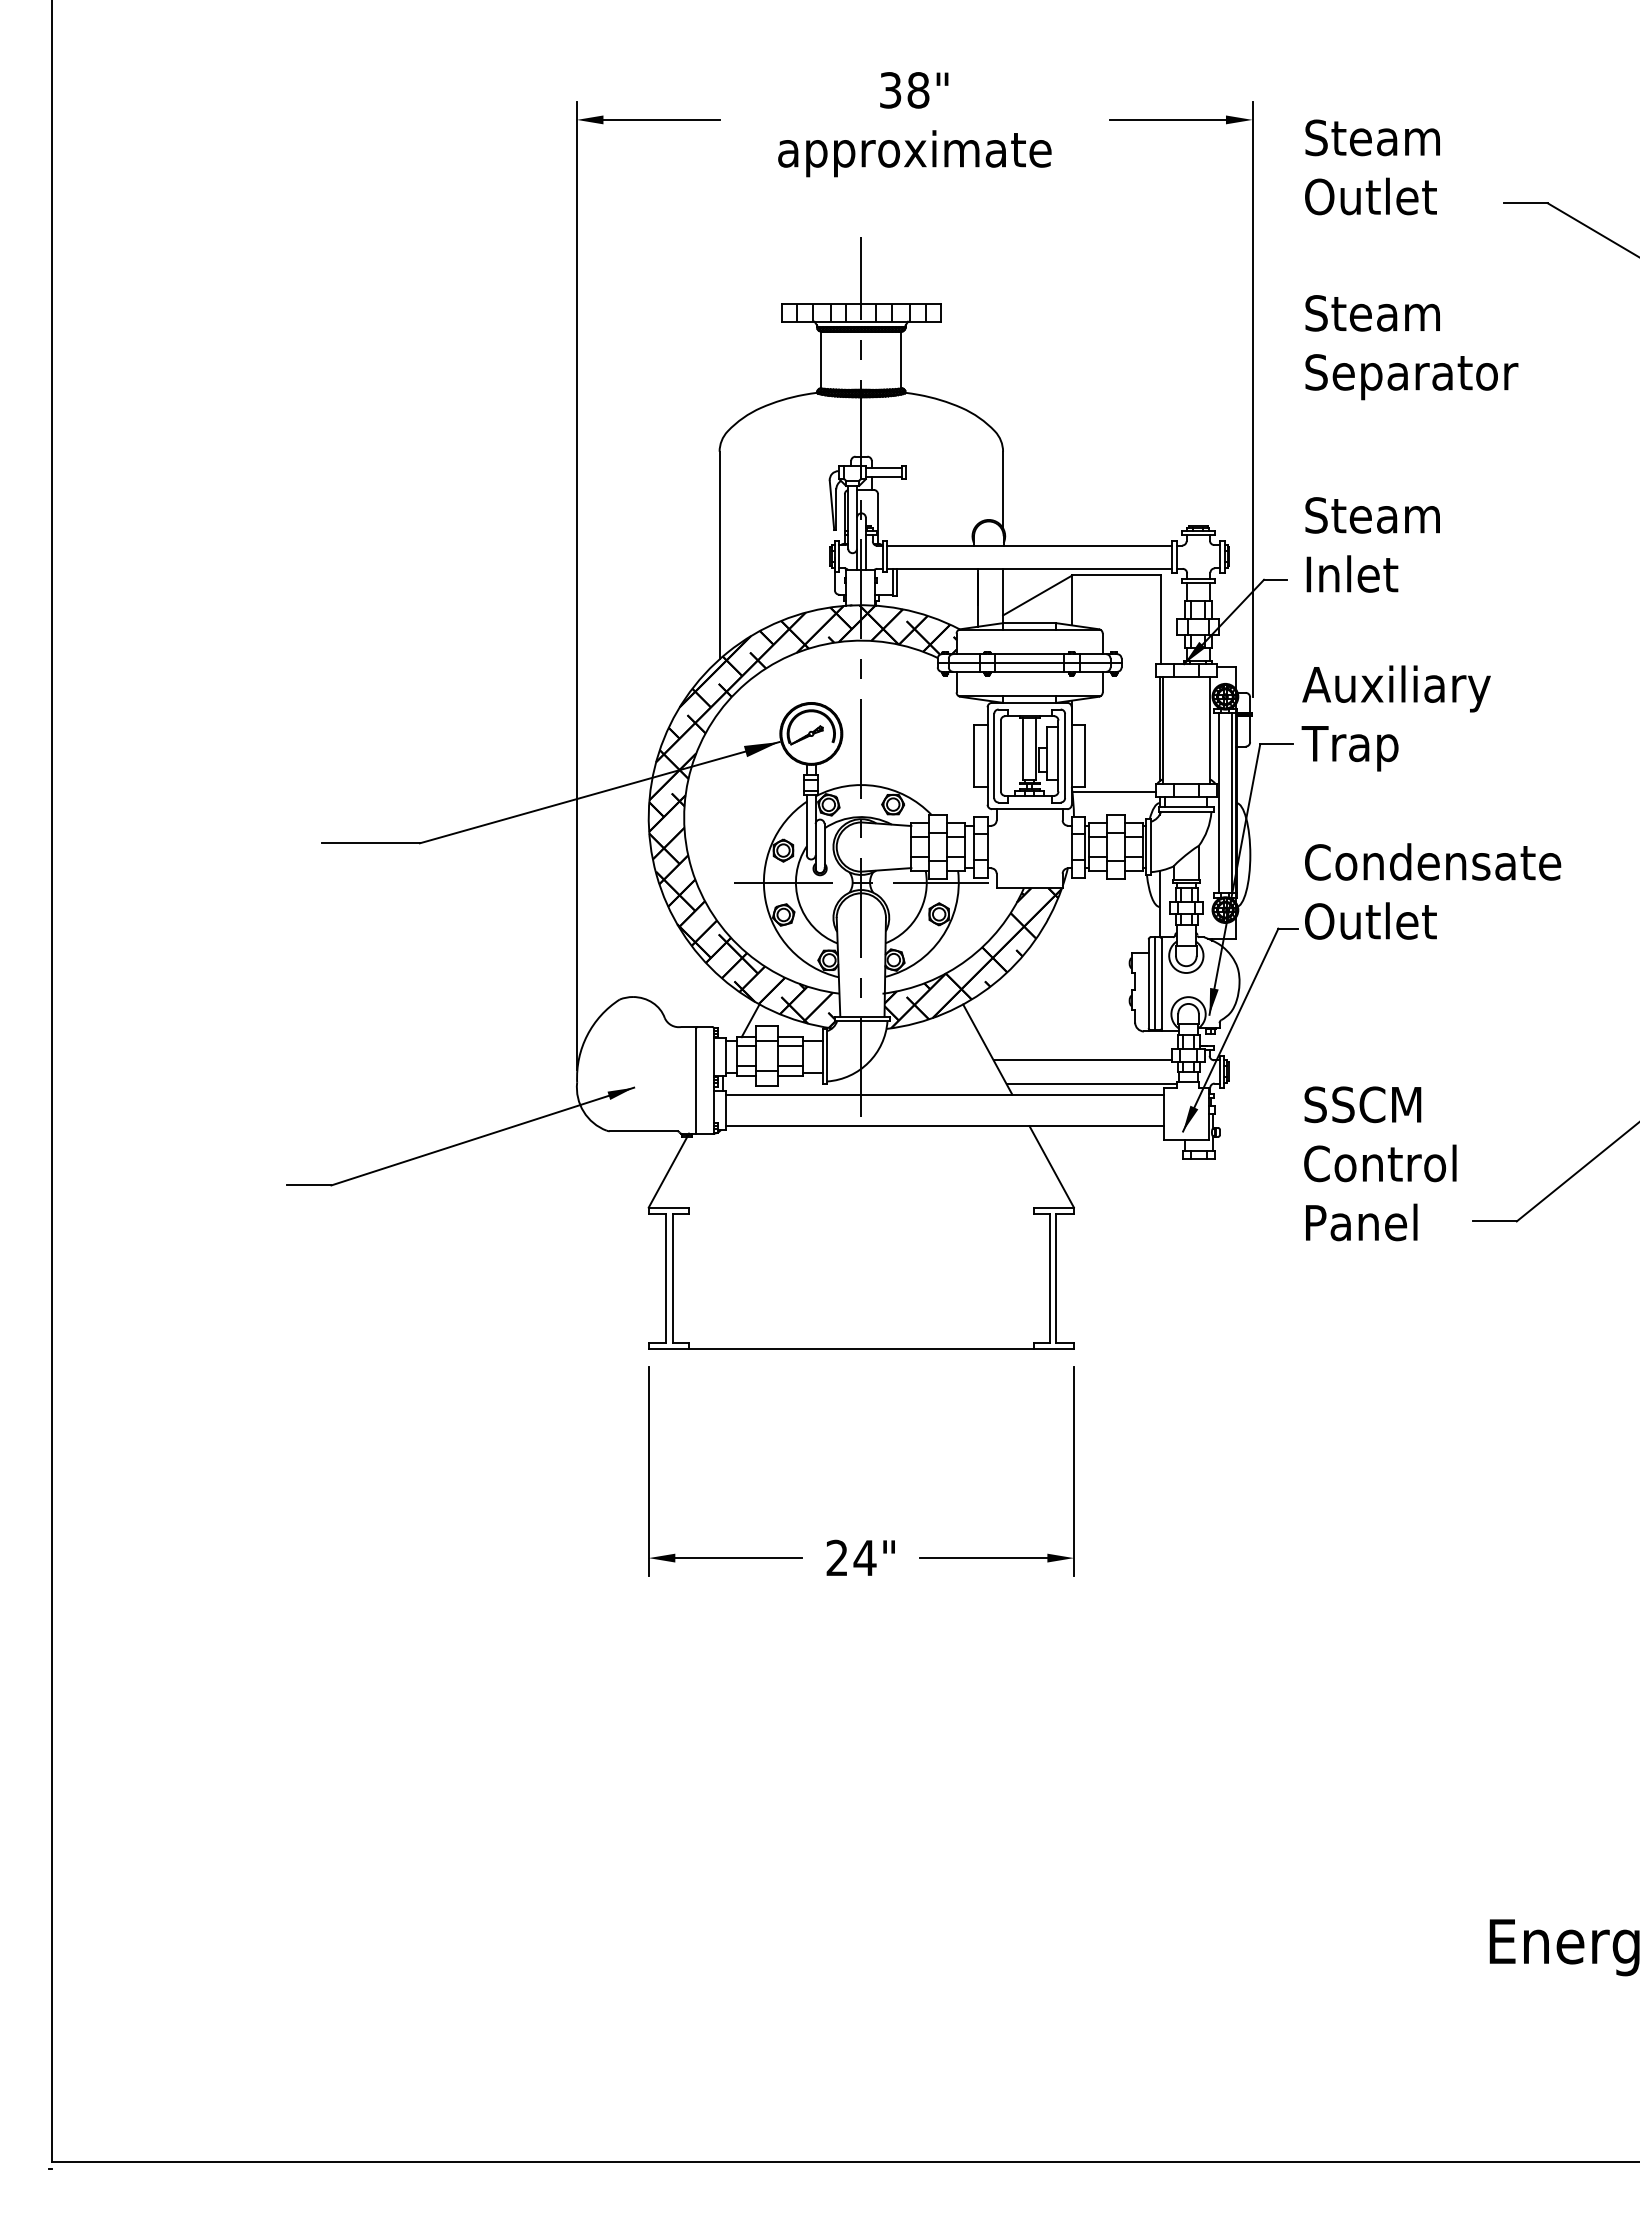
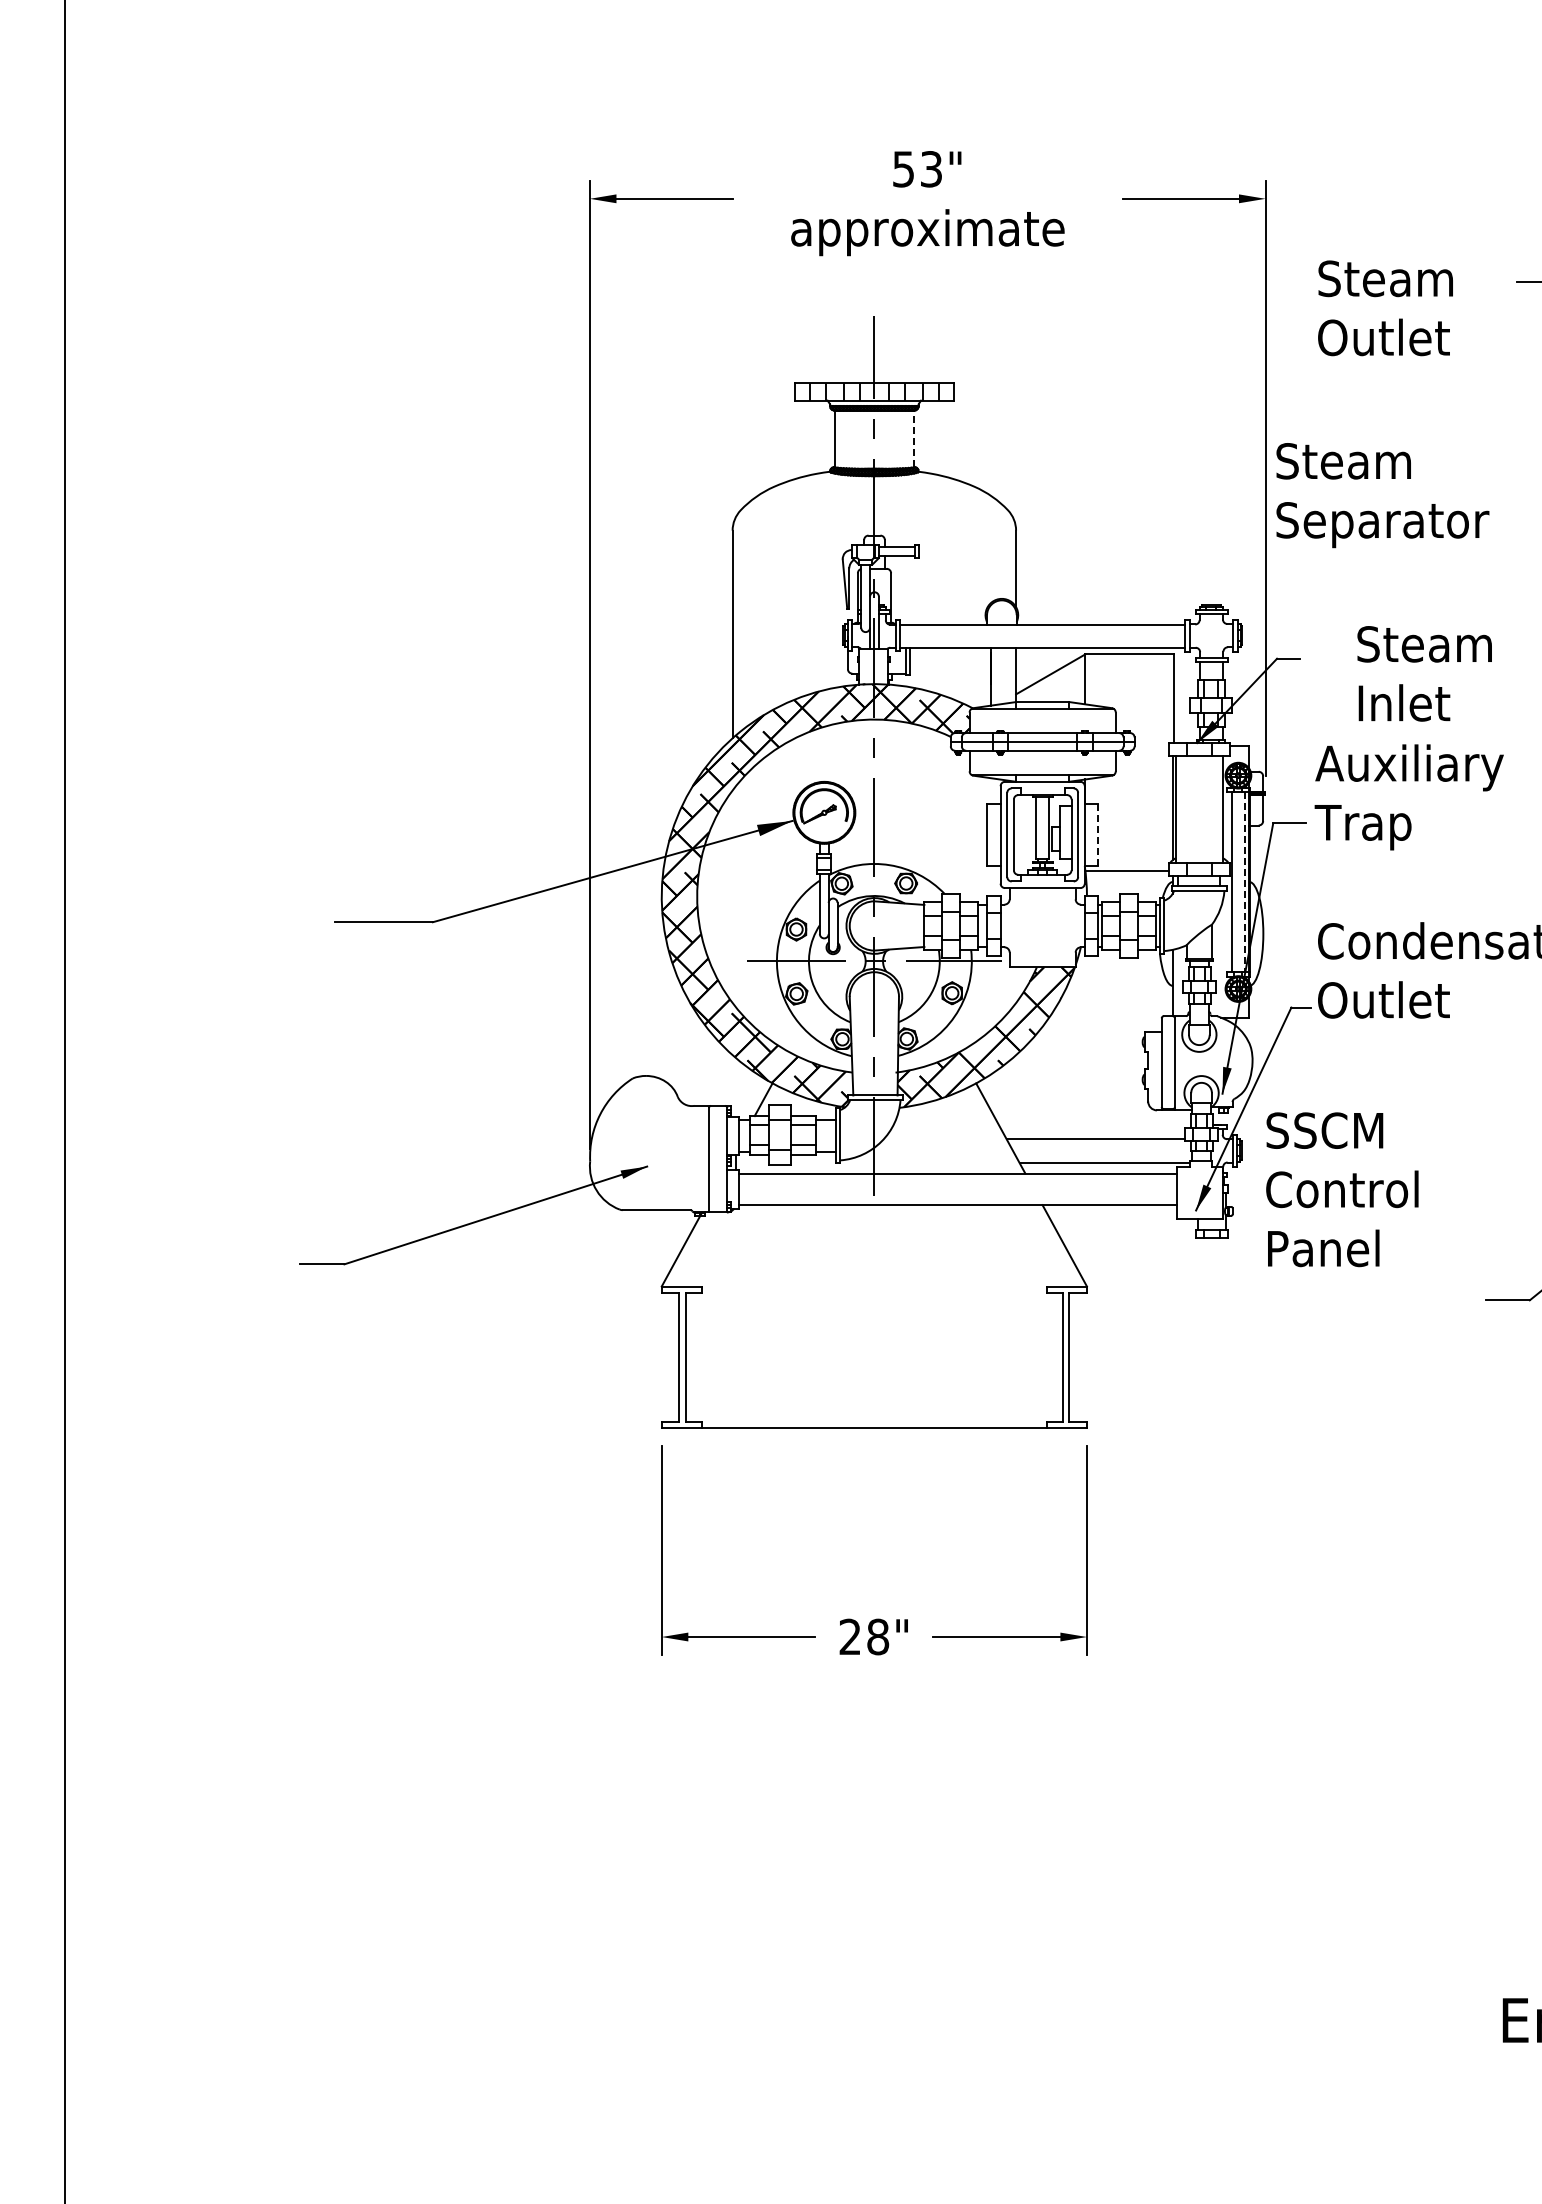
text: (904, 90) -> (917, 169), 38" -> 53"
text: (1372, 167) -> (1385, 308), moved
text: (1411, 347) -> (1382, 495), moved
line: (901, 359) -> (914, 438), solid -> dashed
text: (1372, 544) -> (1424, 673), moved
line: (1085, 756) -> (1098, 835), solid -> dashed
line: (1231, 803) -> (1244, 882), solid -> dashed
line: (1155, 983) -> (1168, 1062), removed
text: (1380, 1163) -> (1342, 1189), moved
text: (864, 1557) -> (877, 1636), 24" -> 28"

